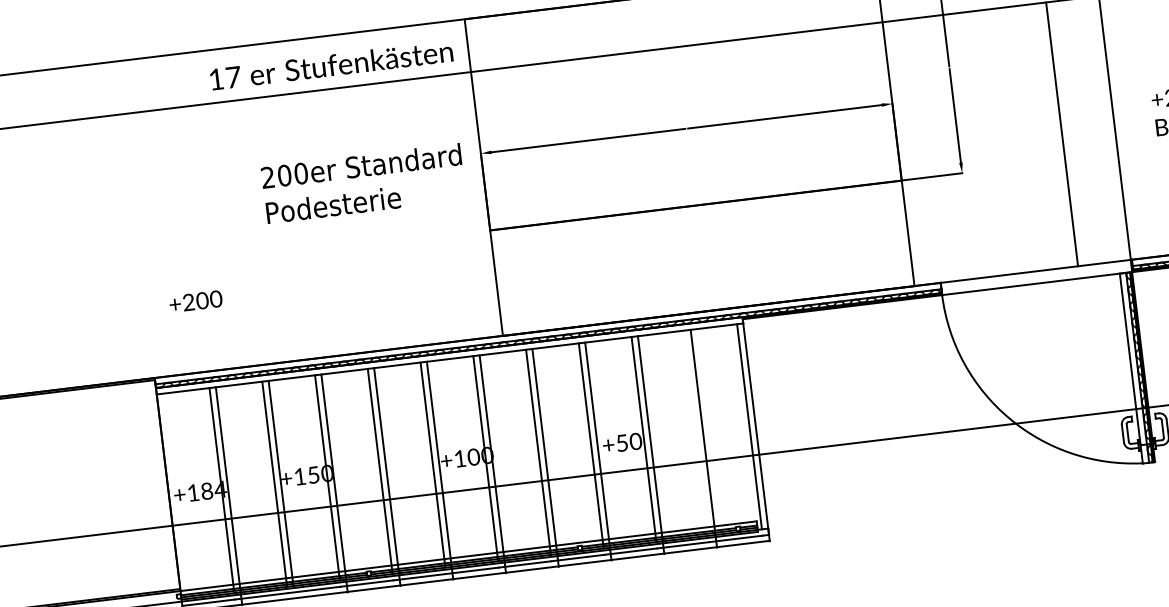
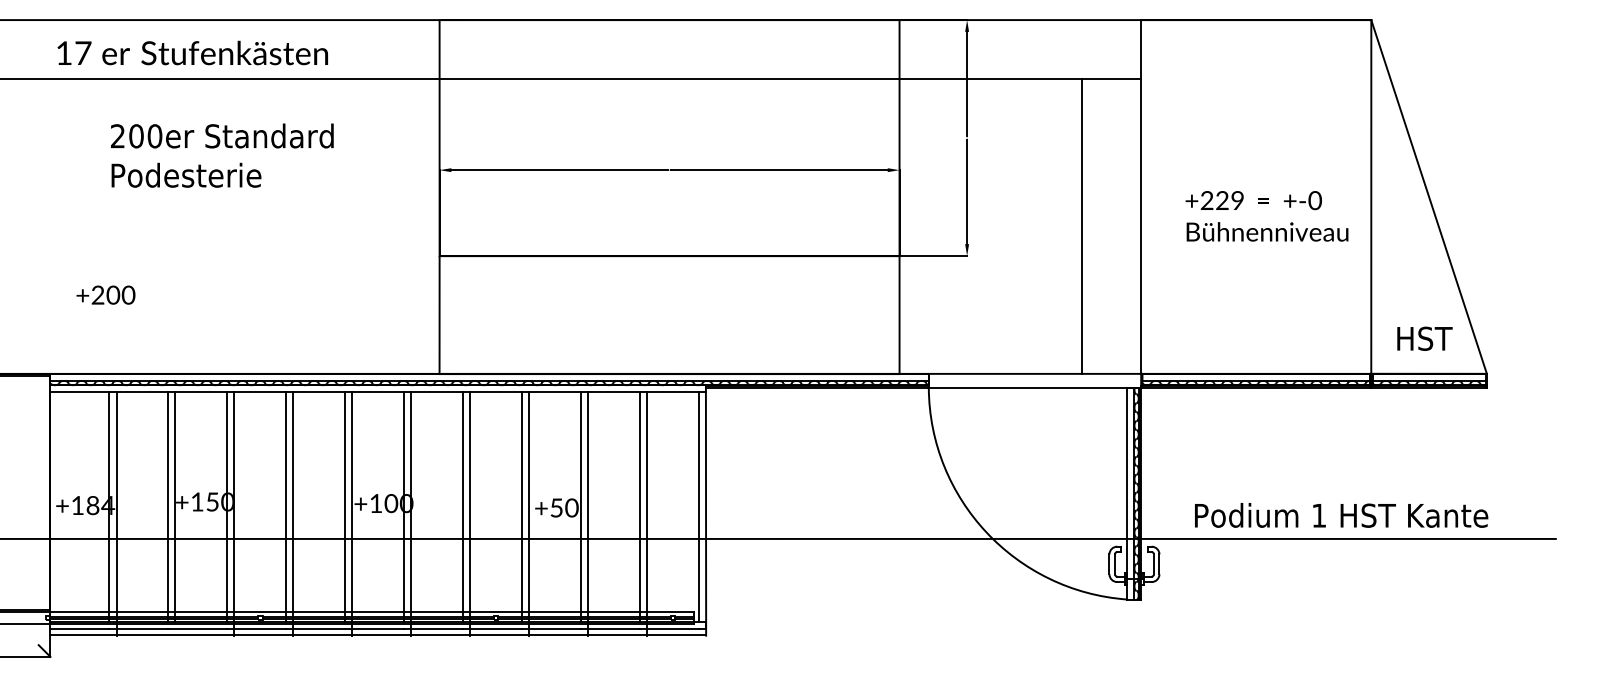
text: (331, 64) -> (192, 52), moved
text: (363, 183) -> (222, 155), moved
line: (697, 432) -> (640, 506), added

